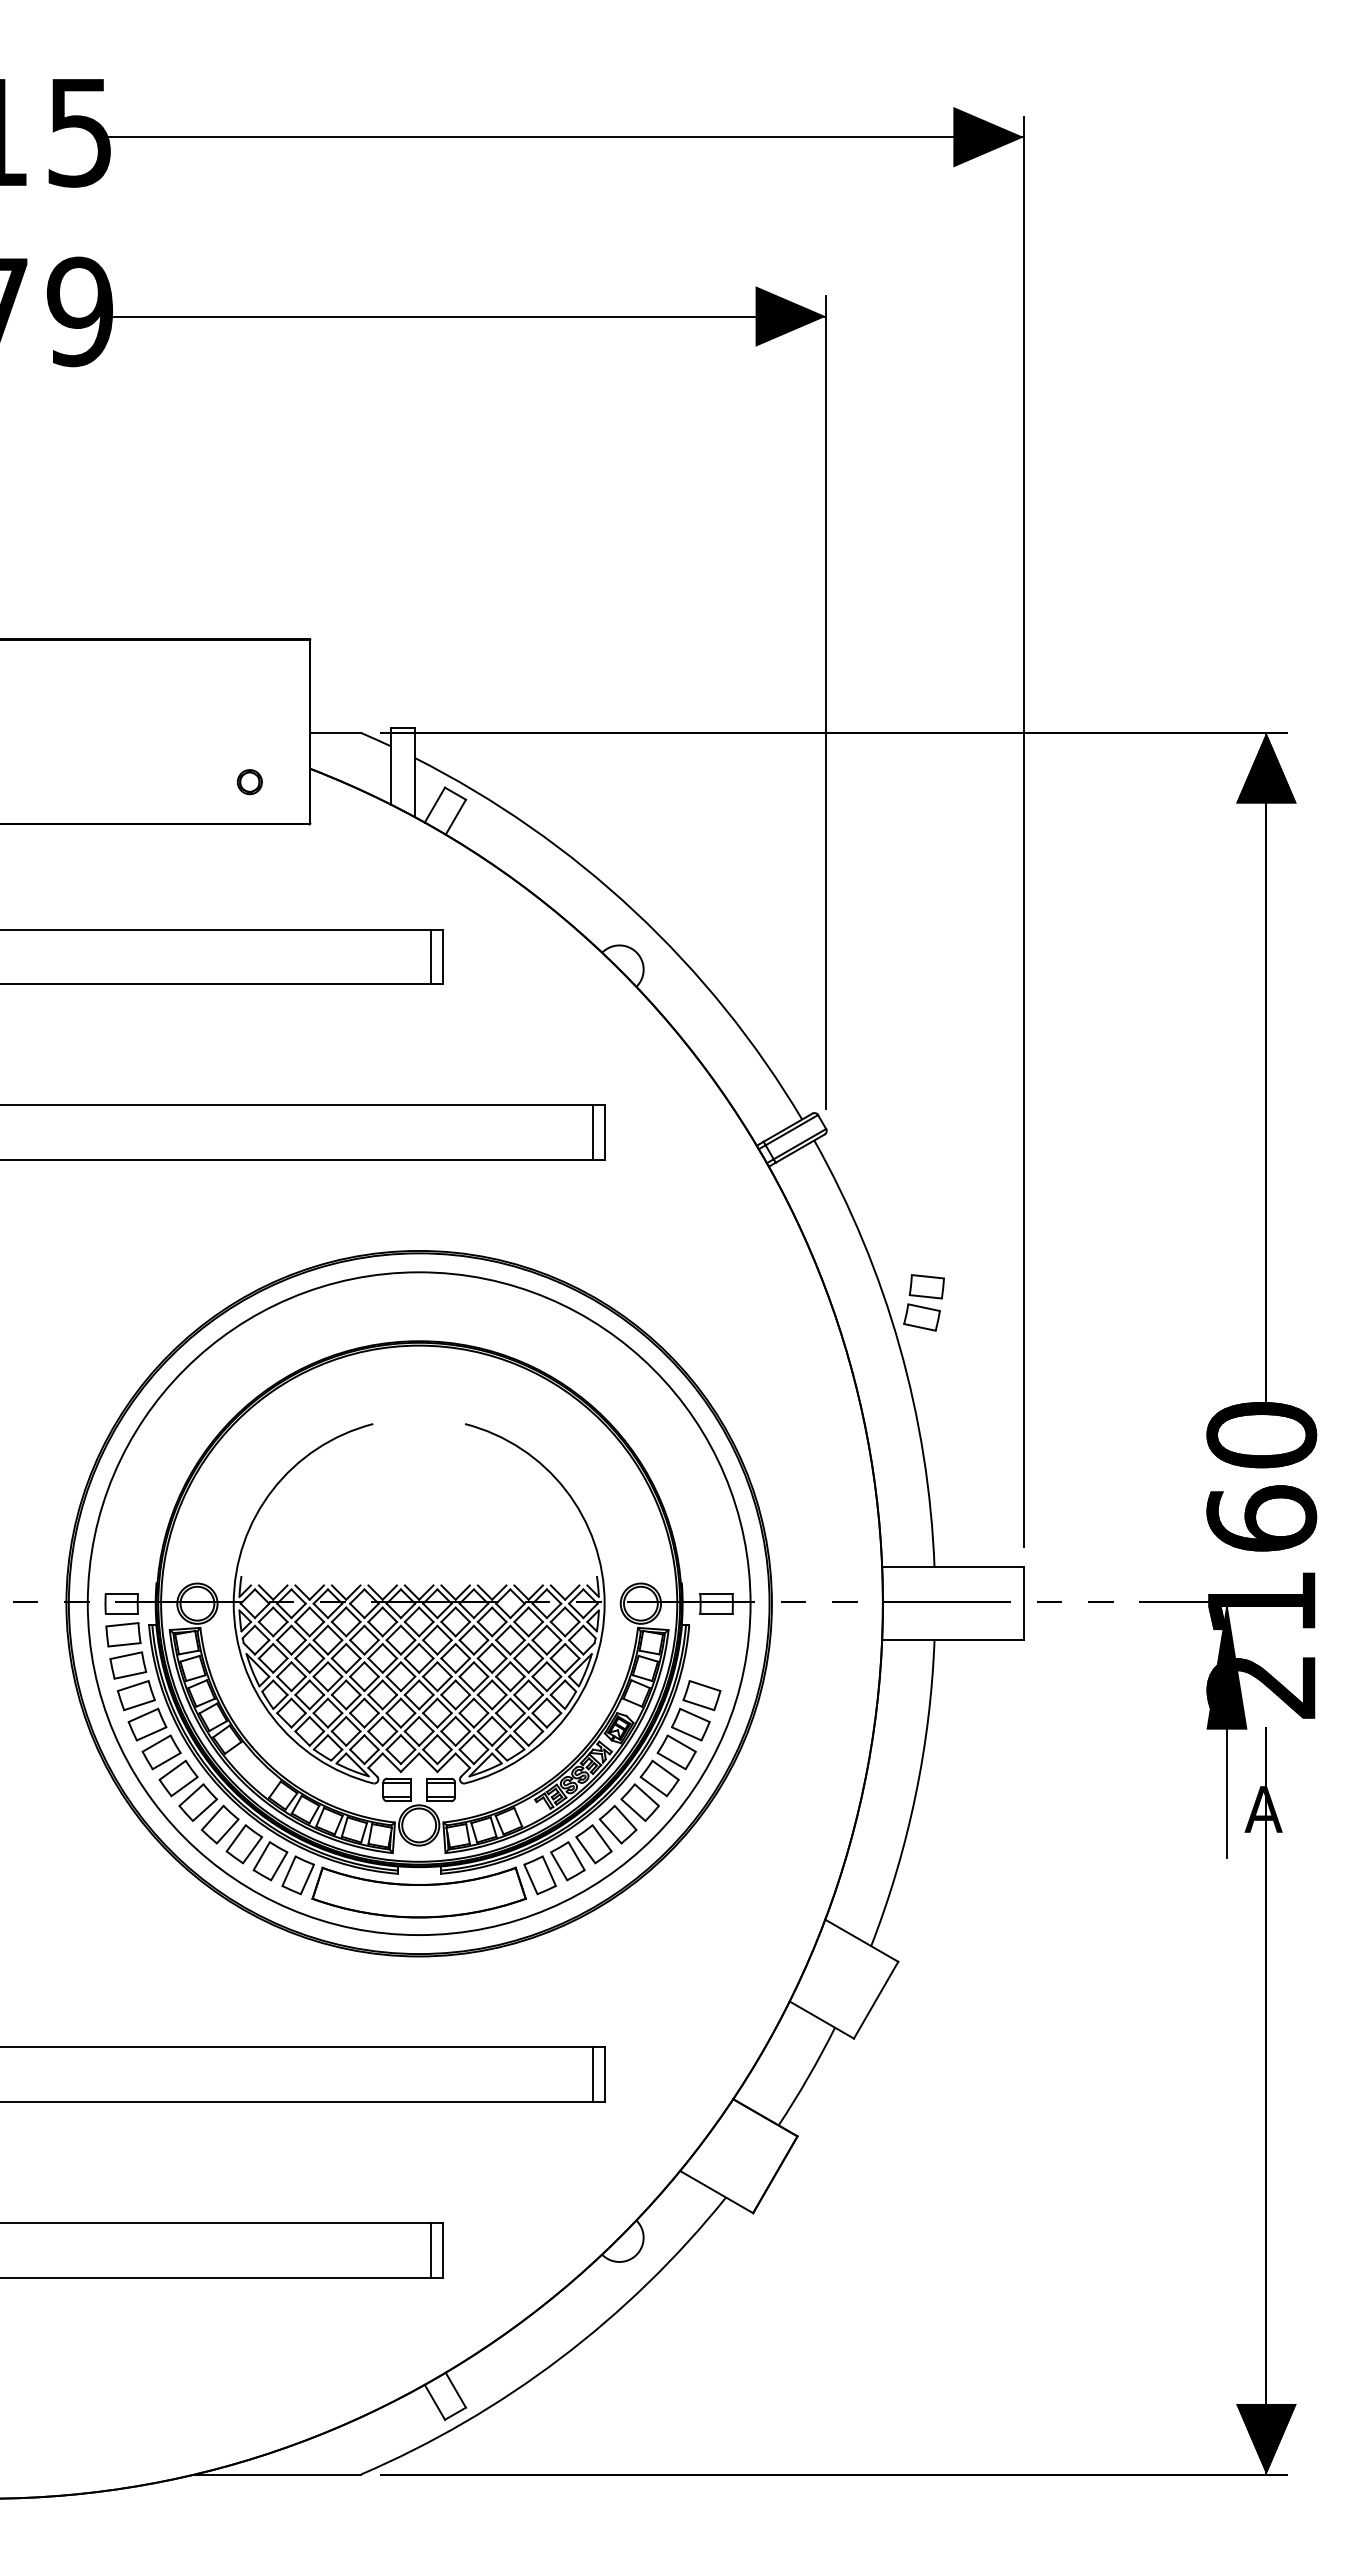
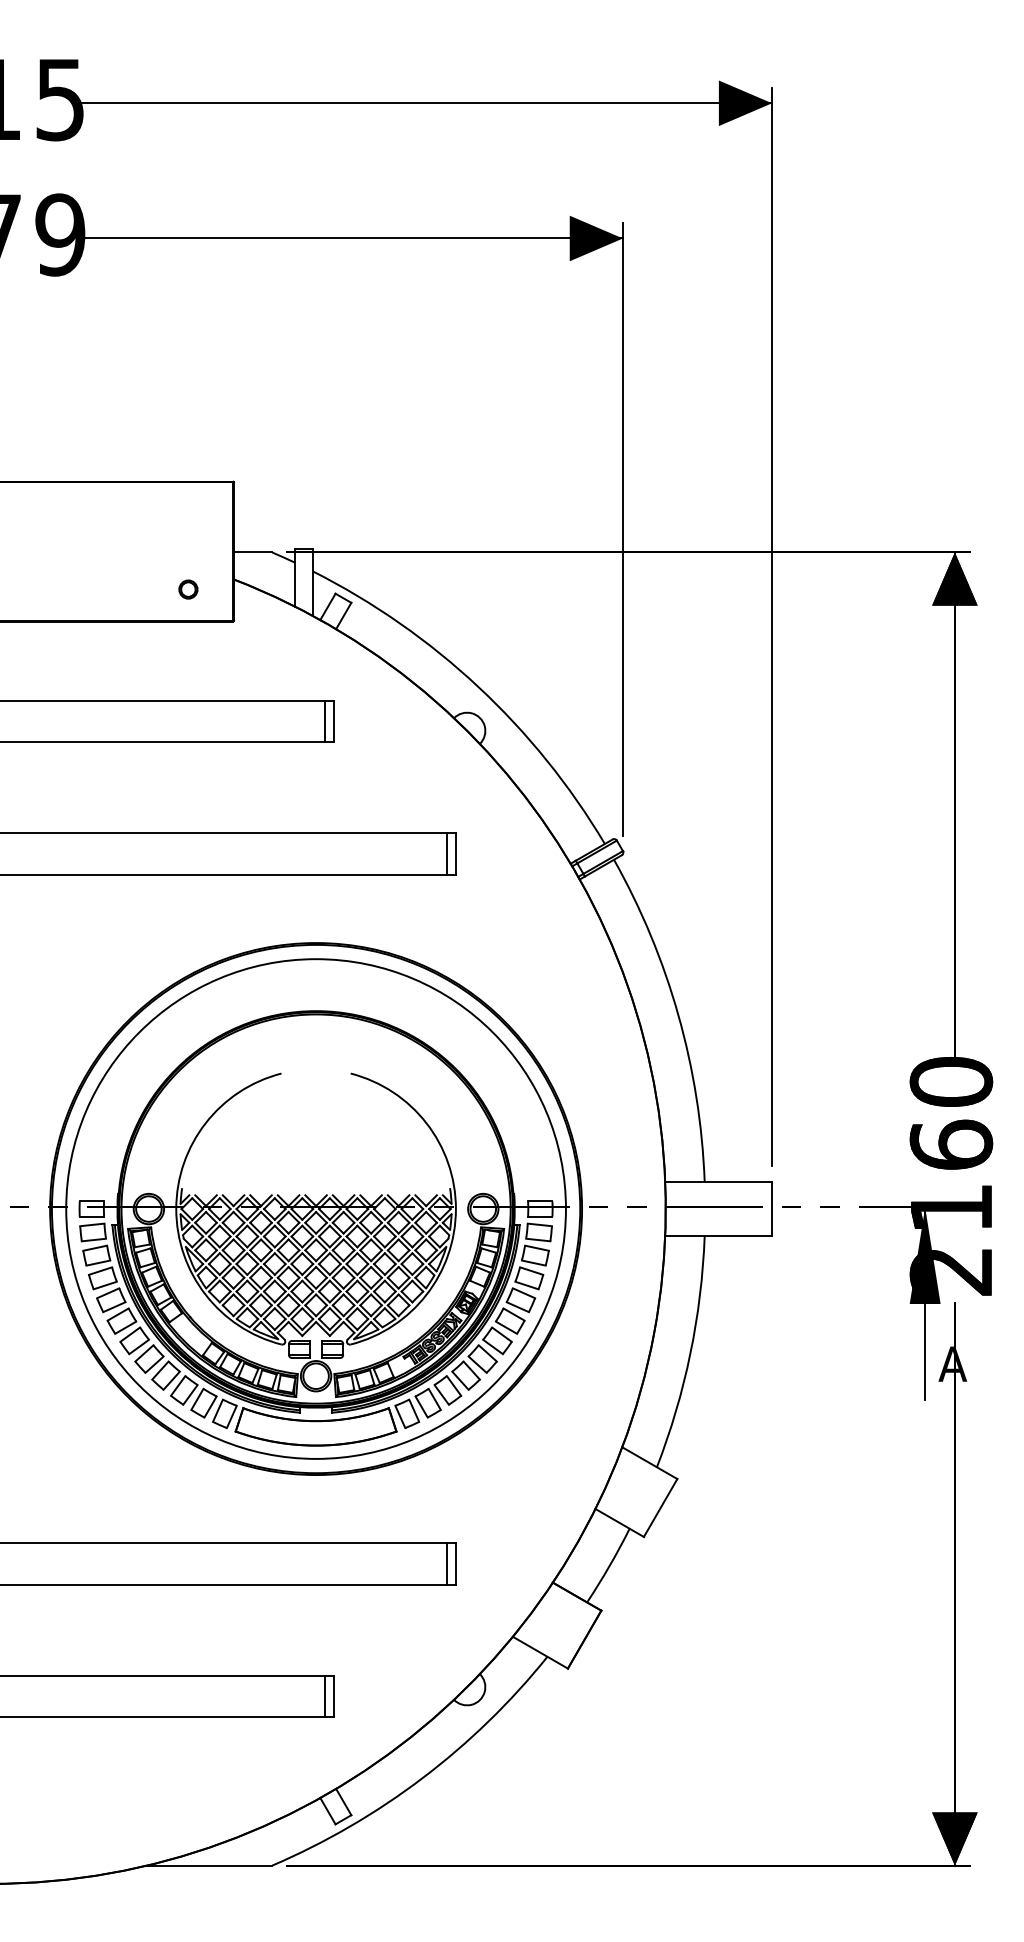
part: (923, 1302) -> (536, 1244), moved

